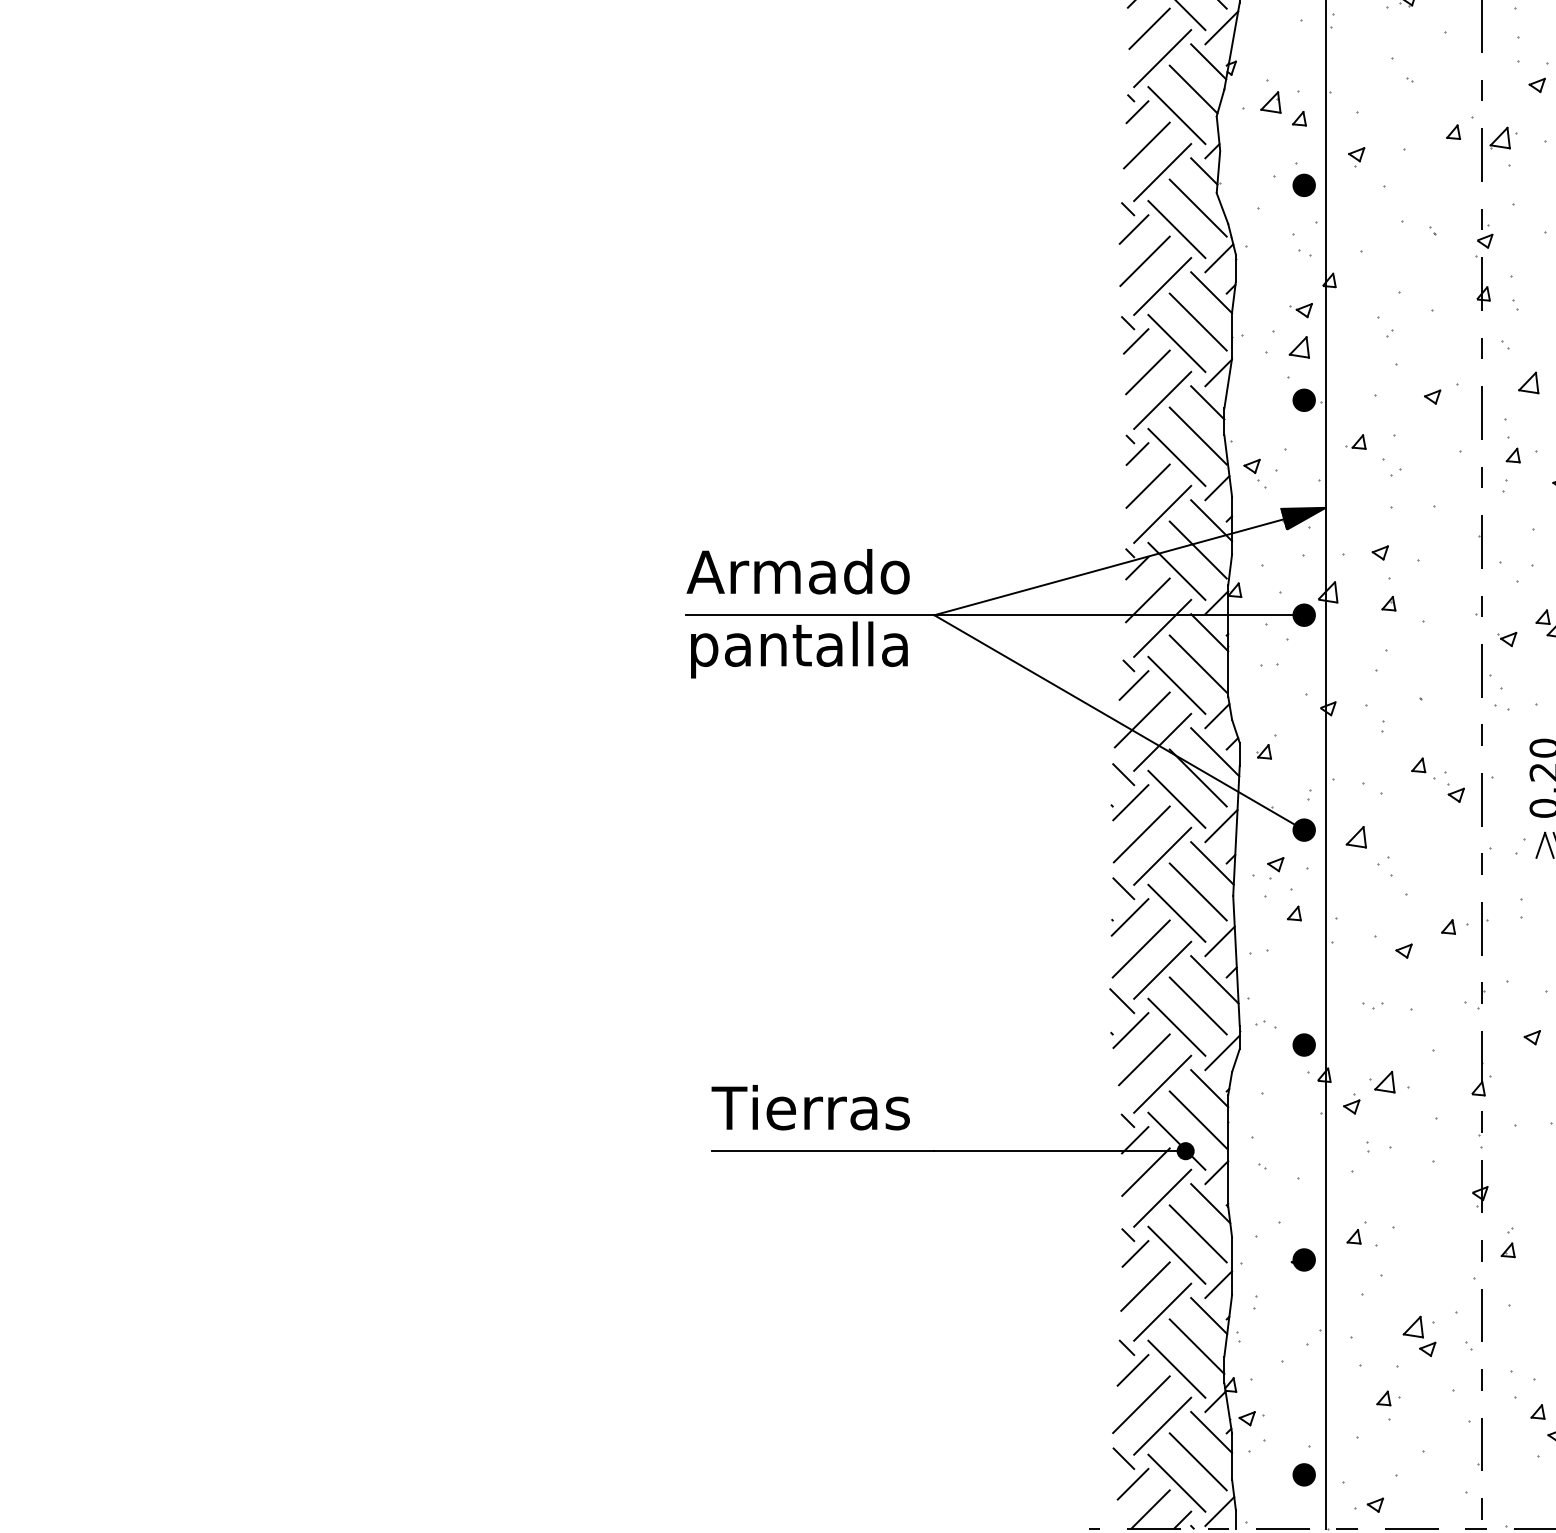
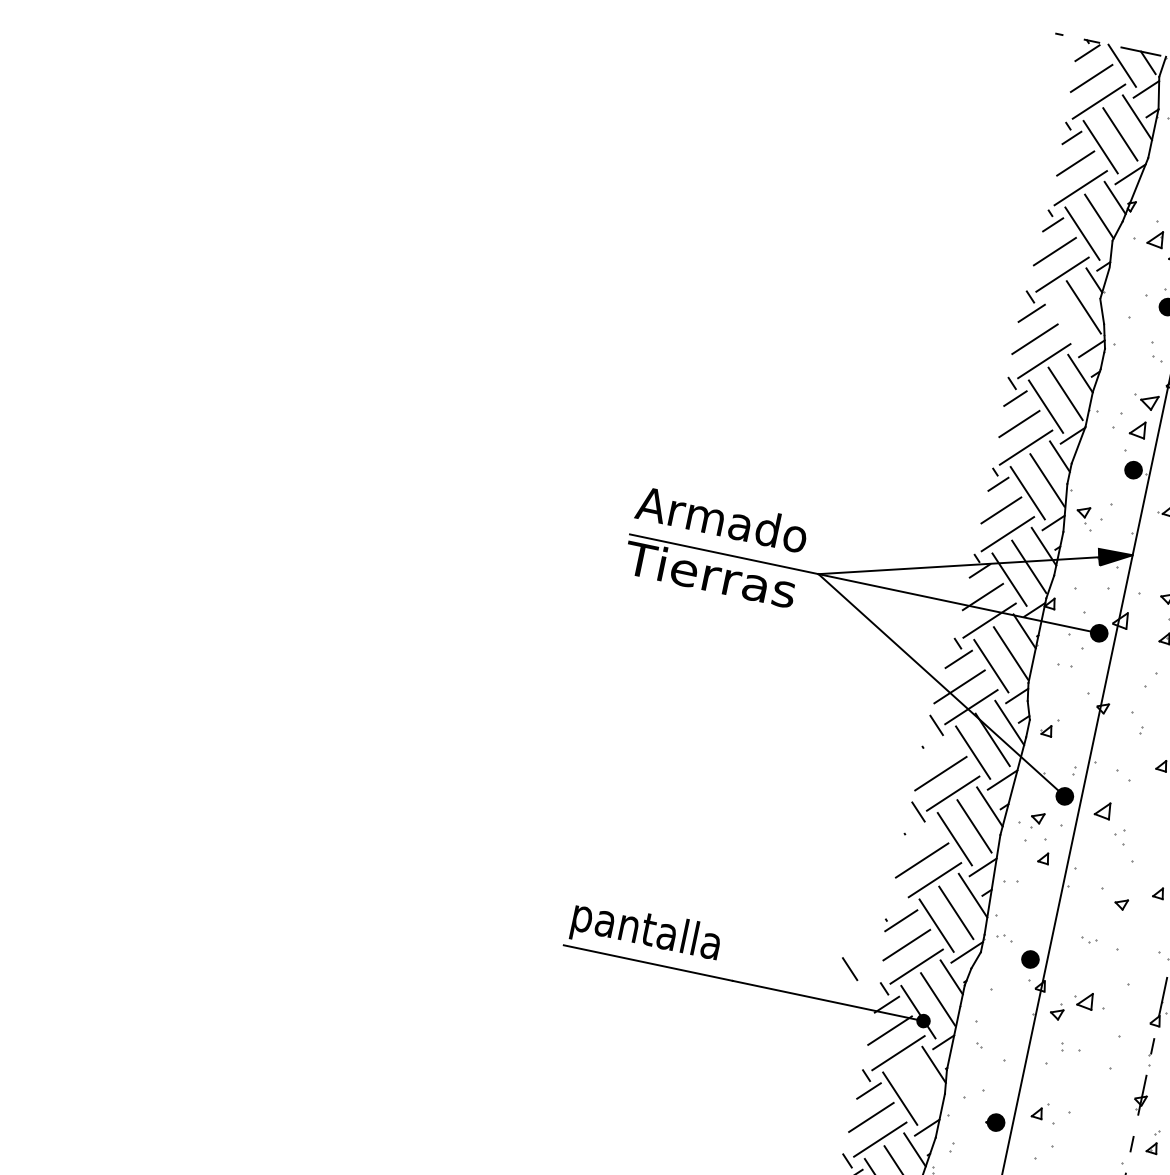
line: (1176, 229) -> (1063, 320), removed
part: (1300, 310) -> (1145, 401), size x1.4
text: (797, 649) -> (709, 578), pantalla -> Tierras
line: (1130, 802) -> (937, 747), removed
line: (1129, 917) -> (918, 834), removed
line: (1122, 1001) -> (850, 969), moved
text: (810, 1112) -> (644, 931), Tierras -> pantalla
line: (1197, 1233) -> (919, 1085), removed

